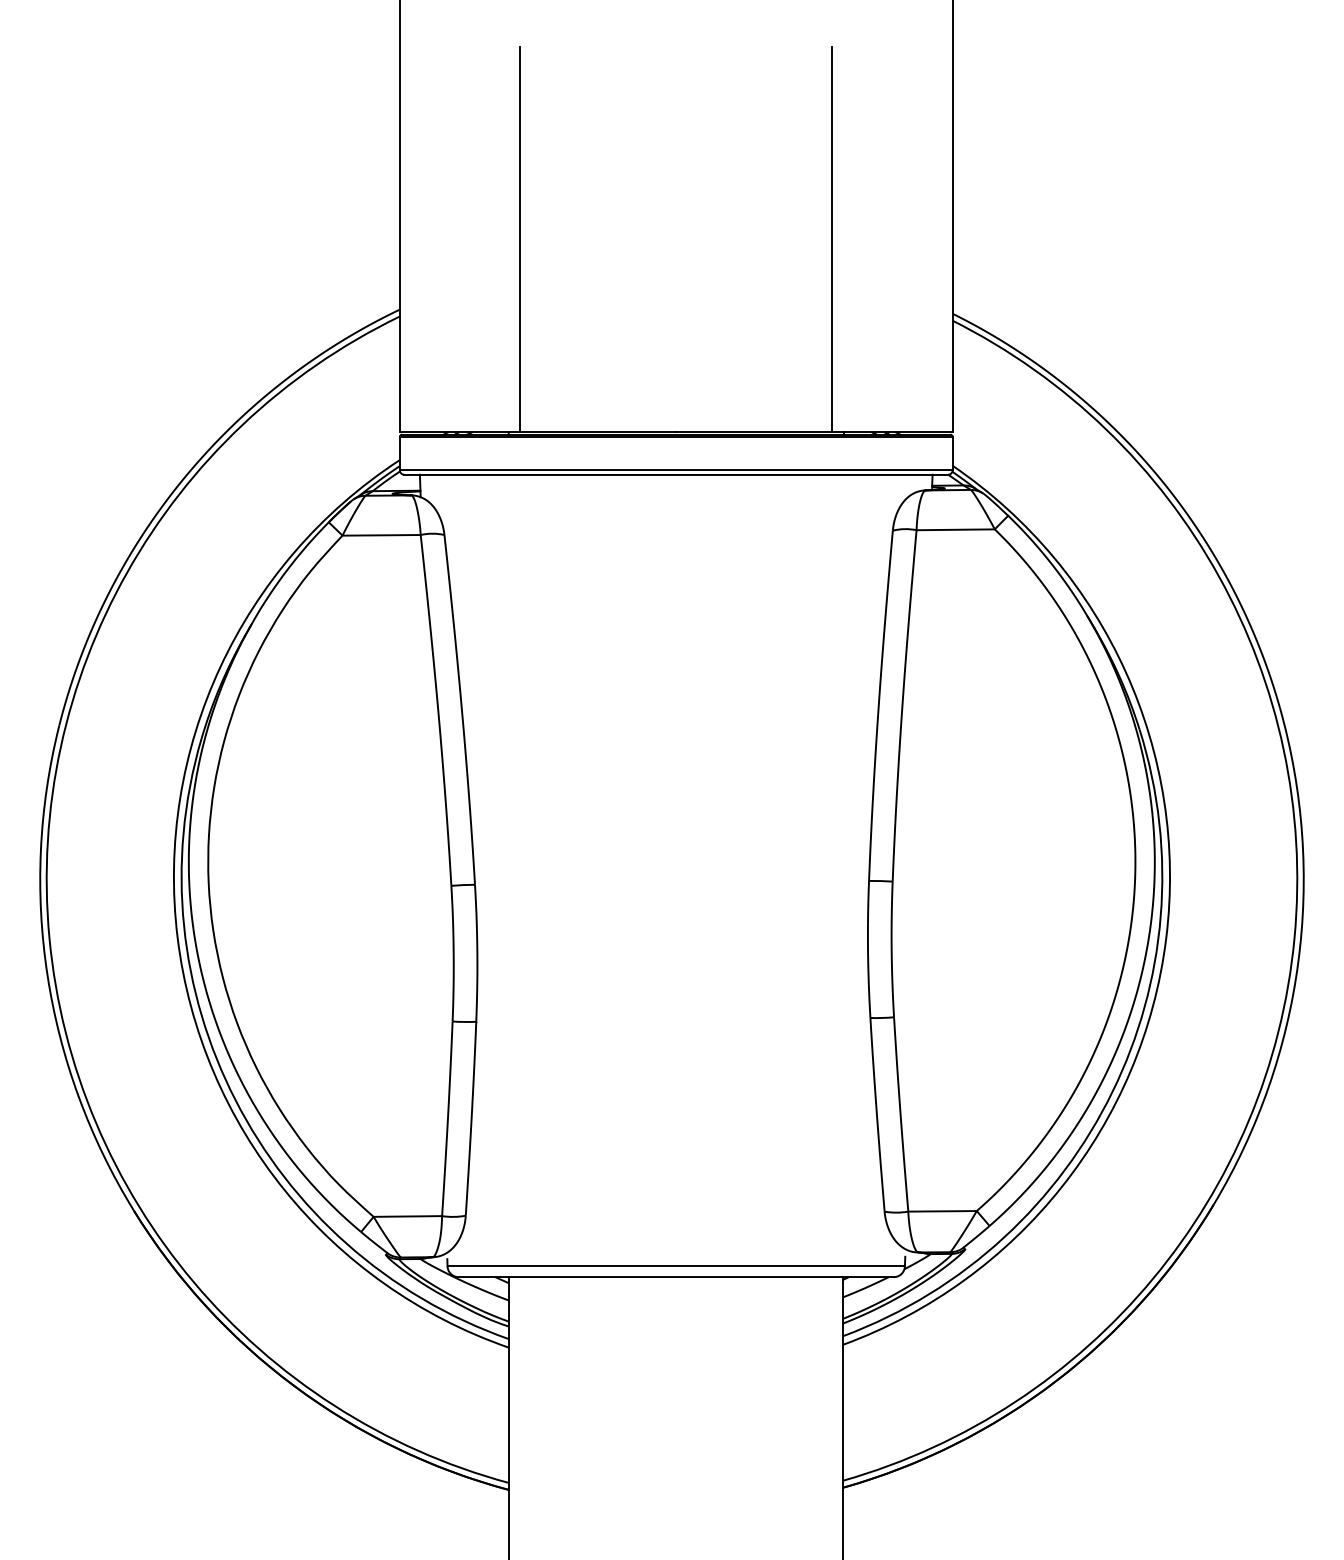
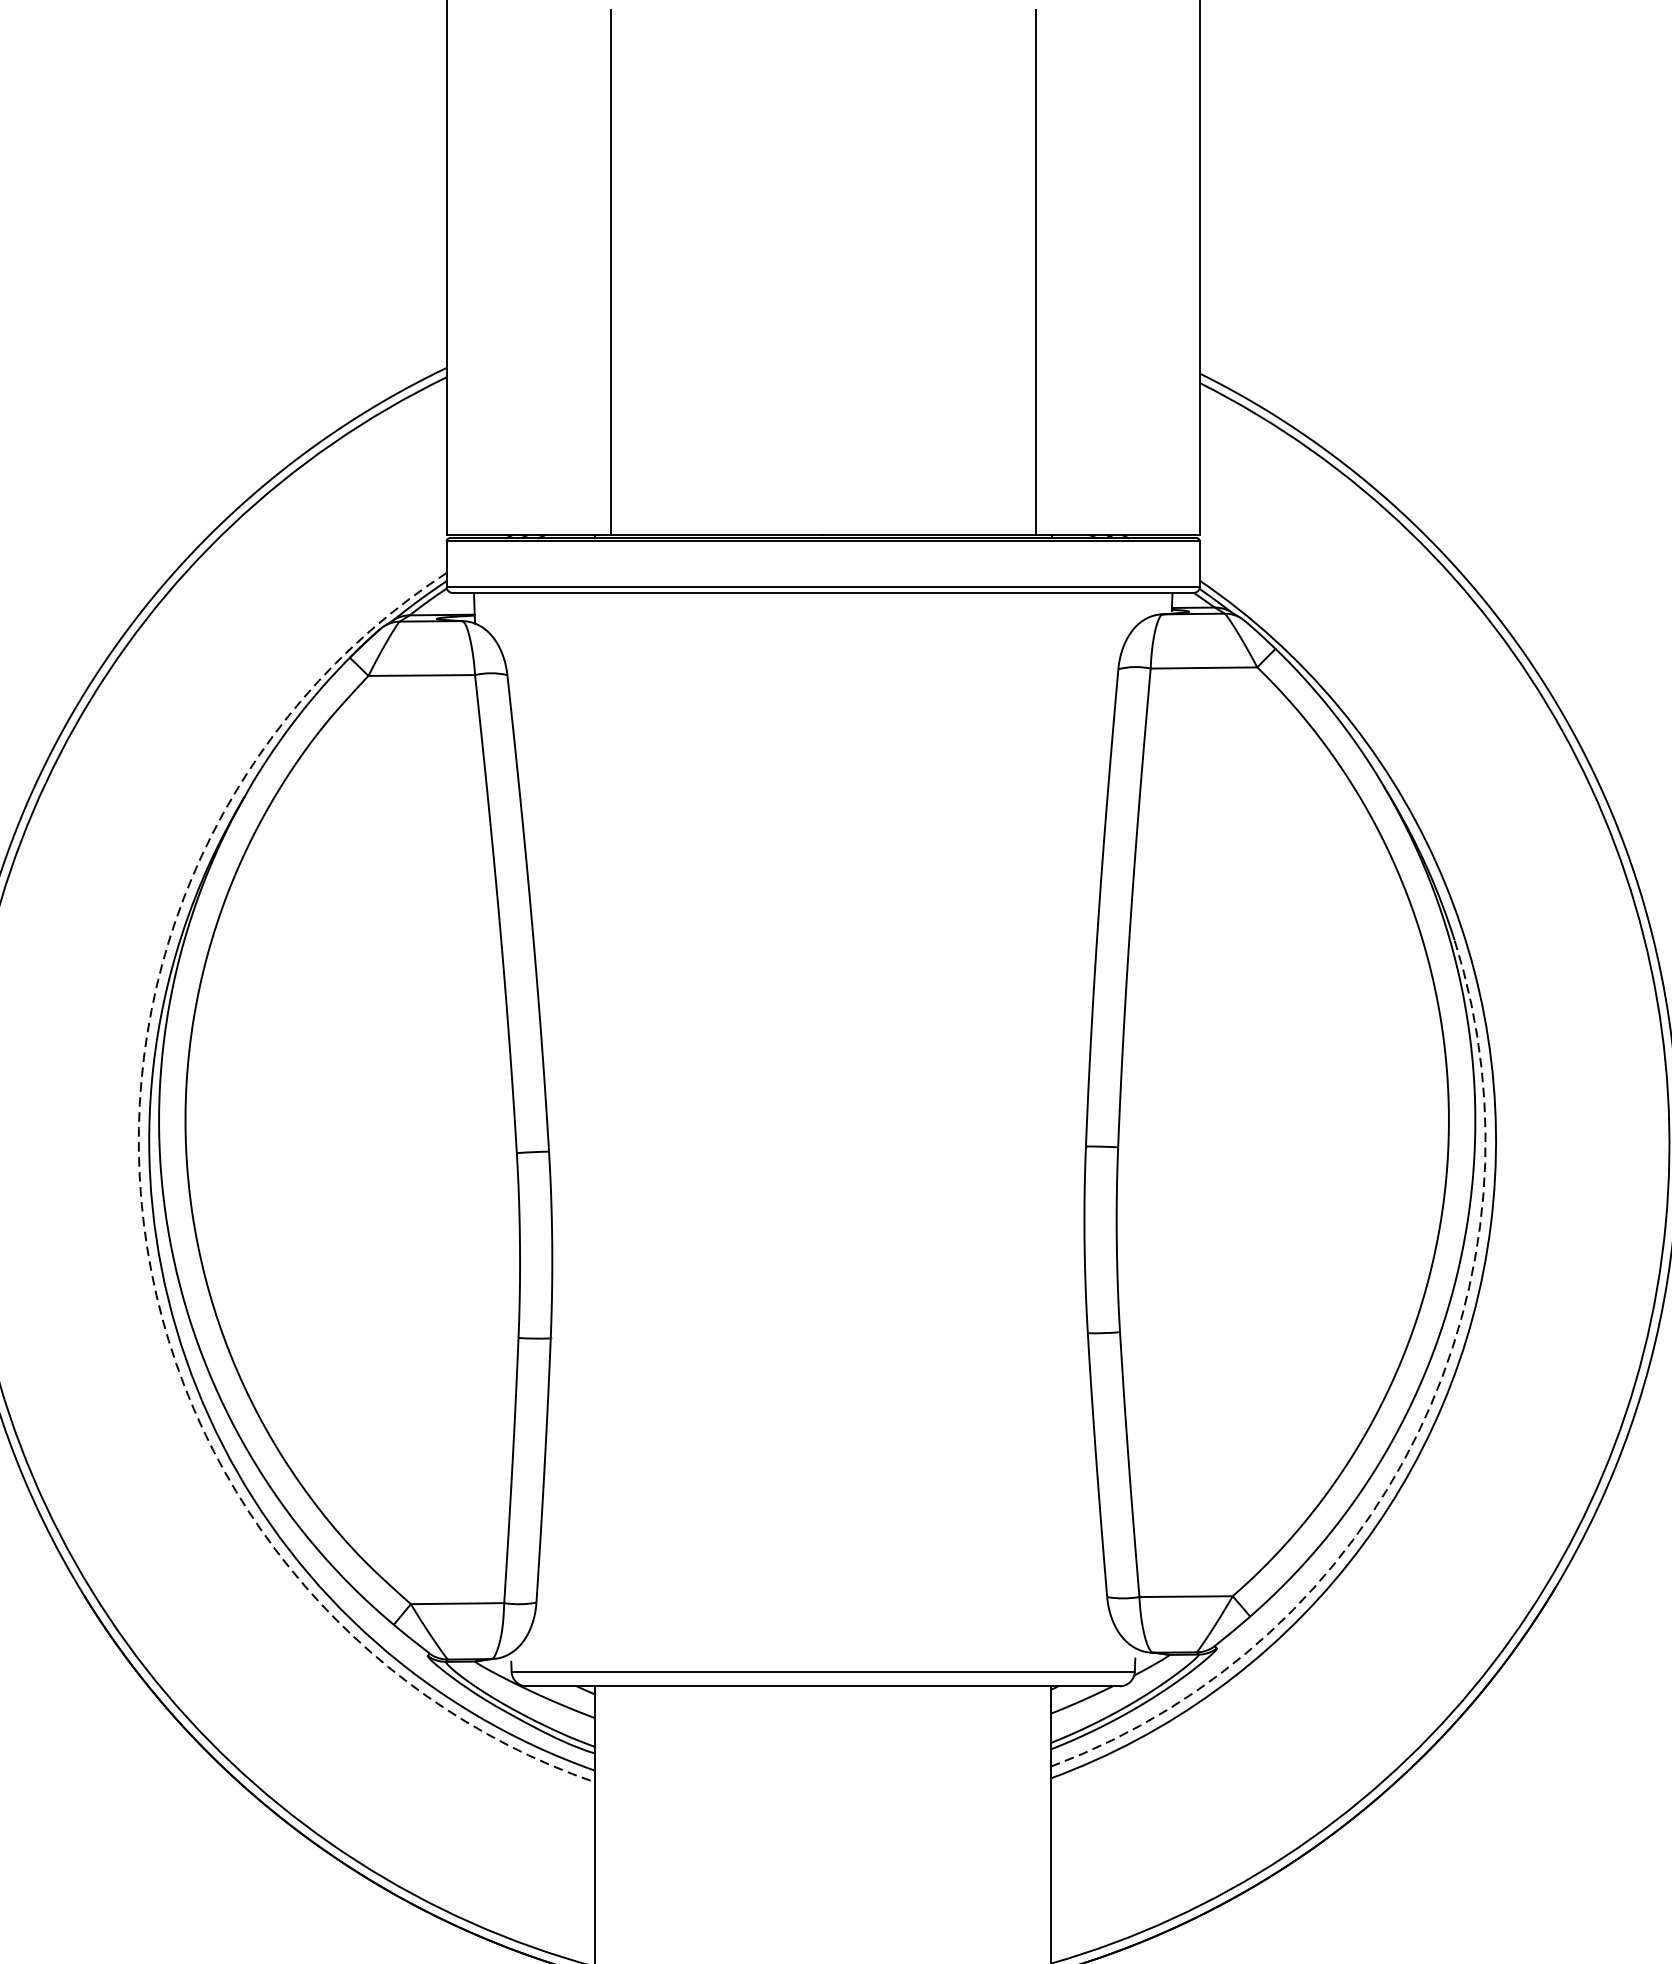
arc: (177, 937) -> (143, 1223), solid -> dashed
arc: (1112, 1091) -> (1417, 1433), solid -> dashed

